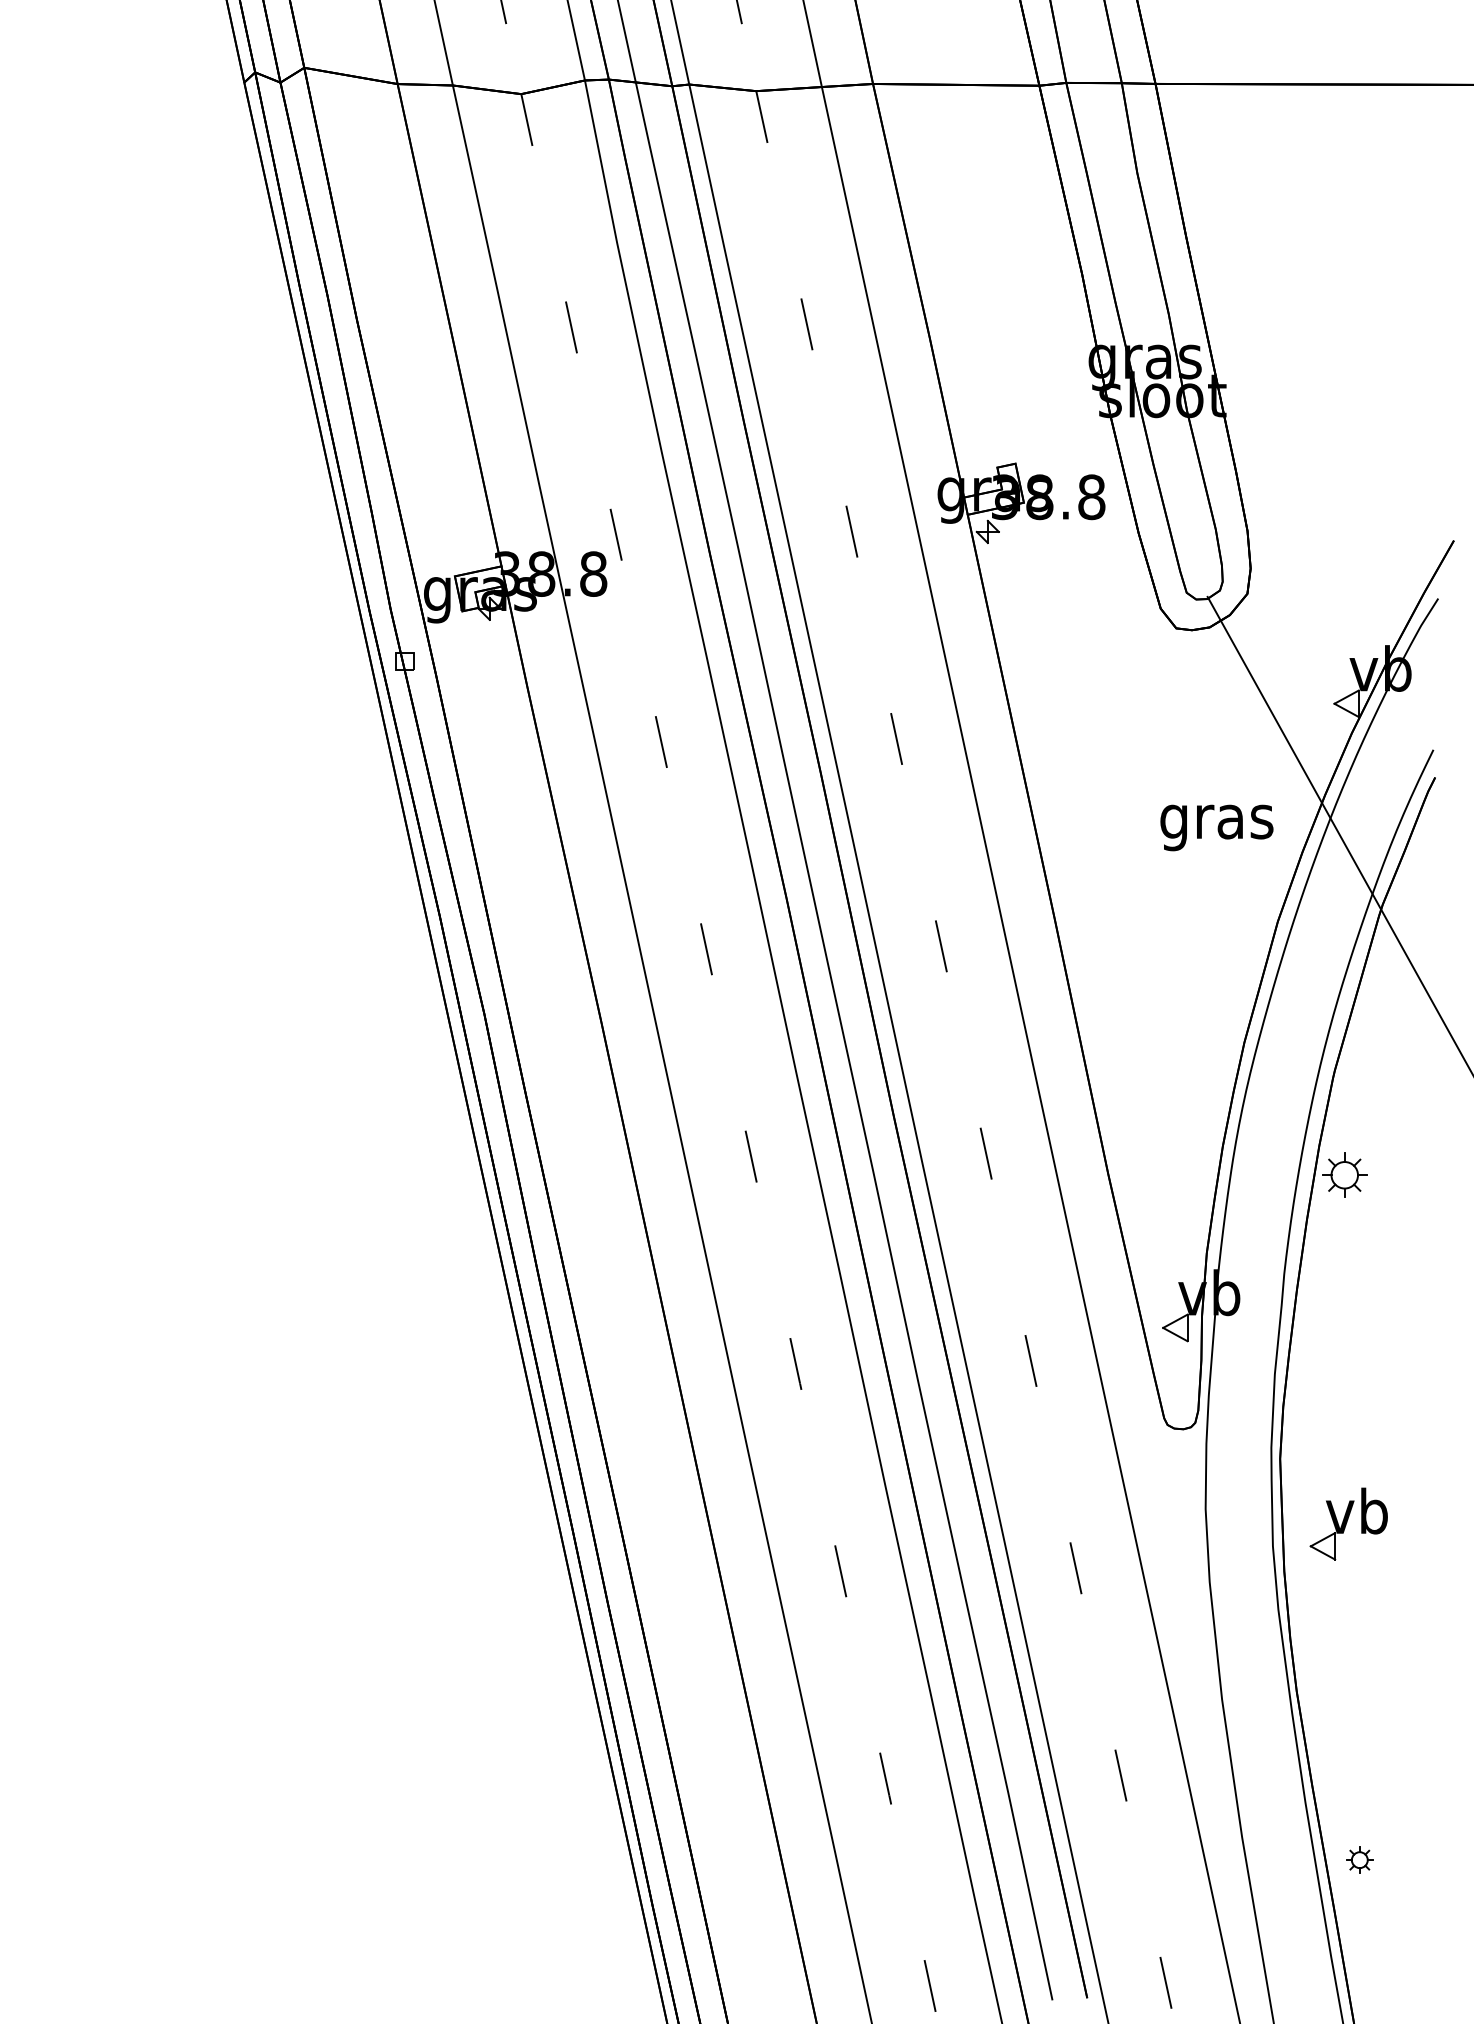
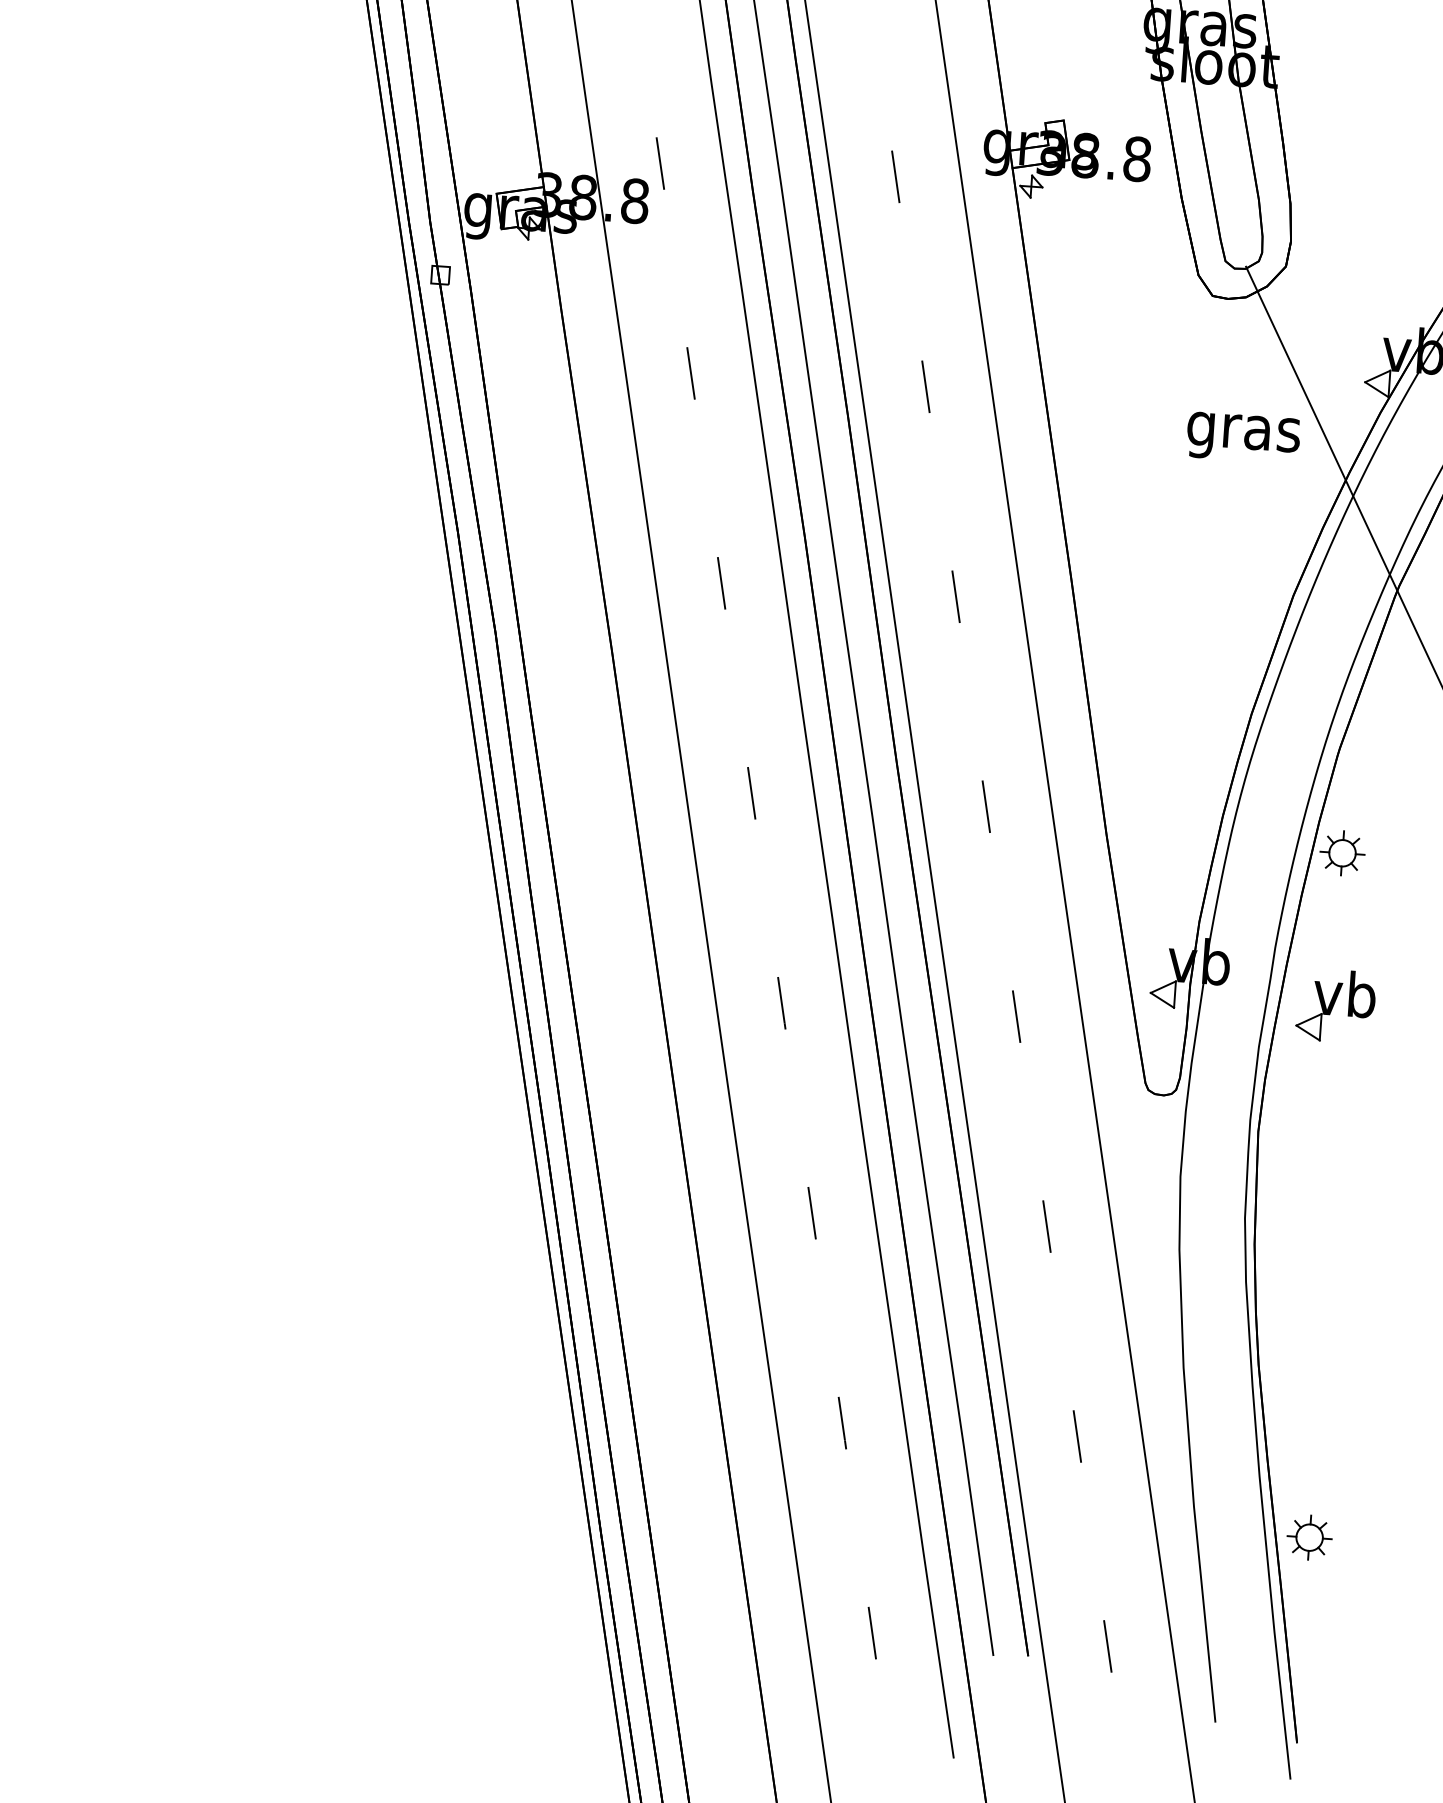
text: (1216, 827) -> (1243, 437), moved
part: (1348, 1523) -> (1335, 1005), moved
part: (1359, 1859) -> (1309, 1536), size x1.67

